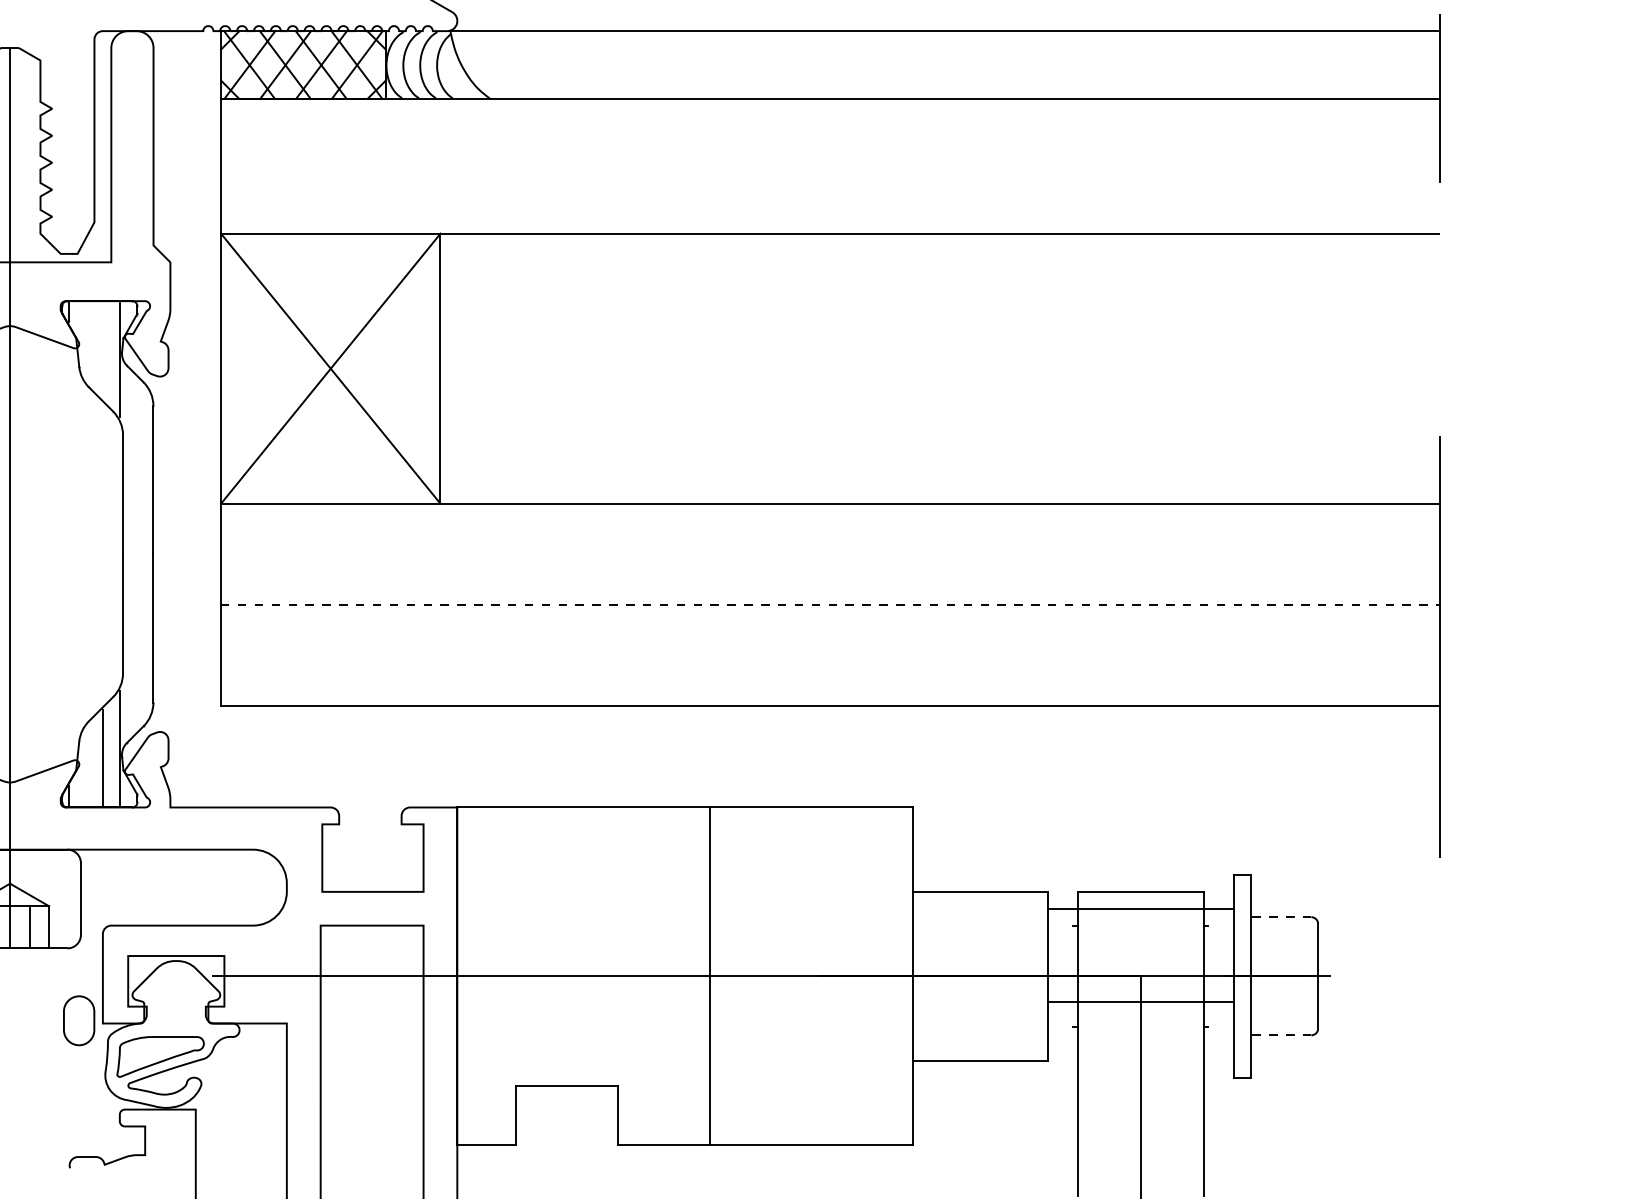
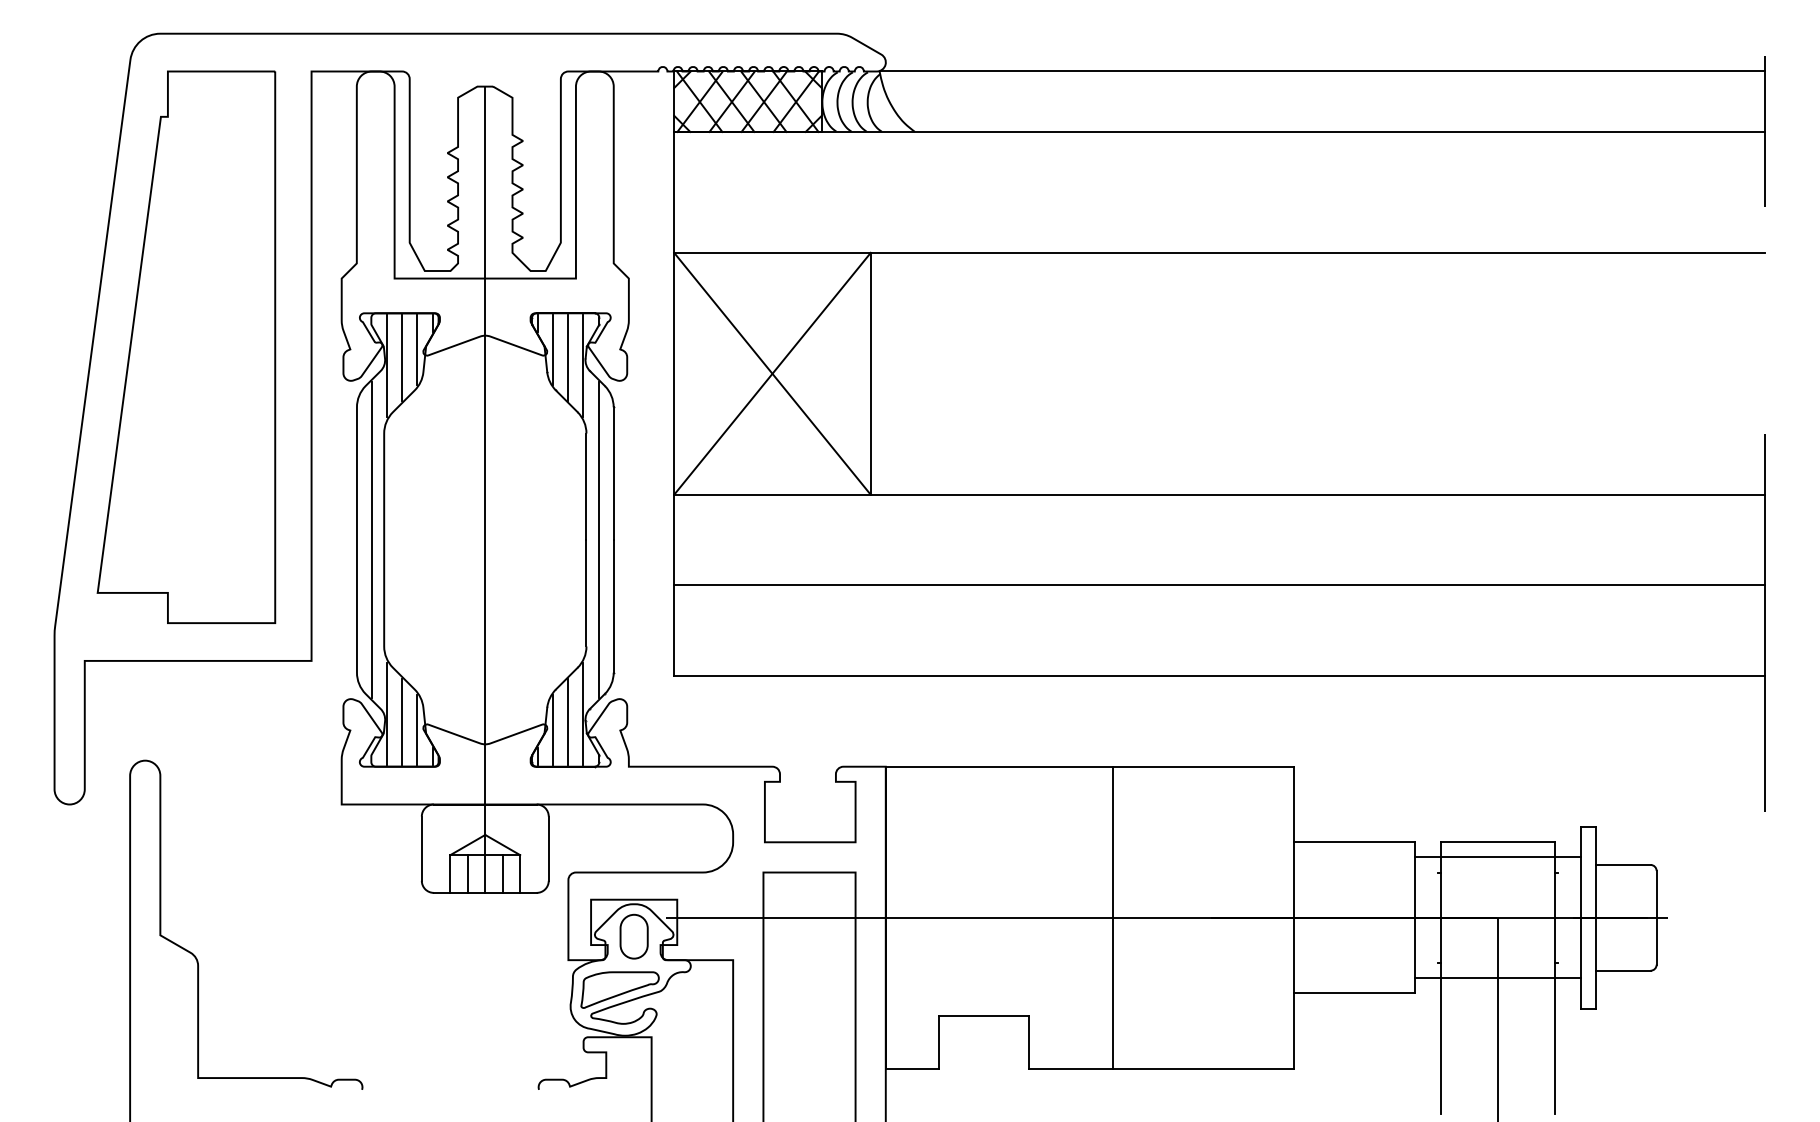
line: (86, 341) -> (553, 349), added
line: (102, 350) -> (568, 357), added
line: (136, 553) -> (598, 539), added
line: (831, 605) -> (1220, 585), dashed -> solid
line: (86, 767) -> (553, 730), added
line: (1279, 916) -> (1622, 864), dashed -> solid
line: (1140, 1002) -> (1497, 978), moved
part: (78, 1020) -> (633, 936), moved
line: (1279, 1035) -> (1622, 970), dashed -> solid

